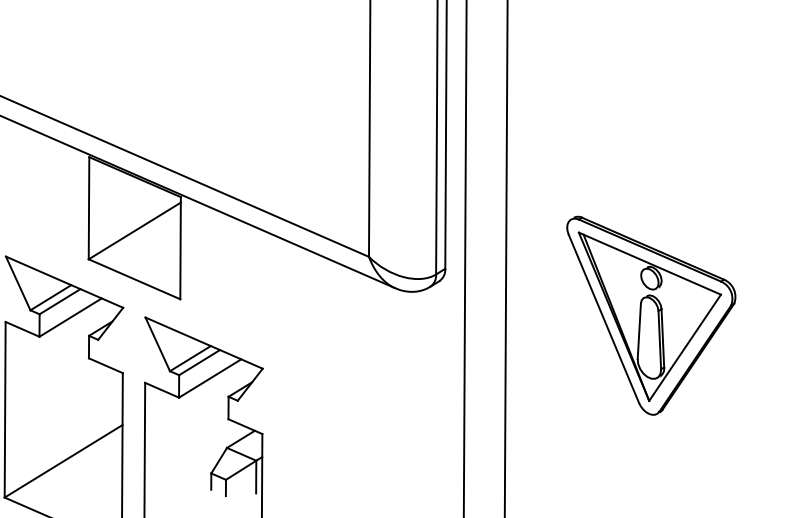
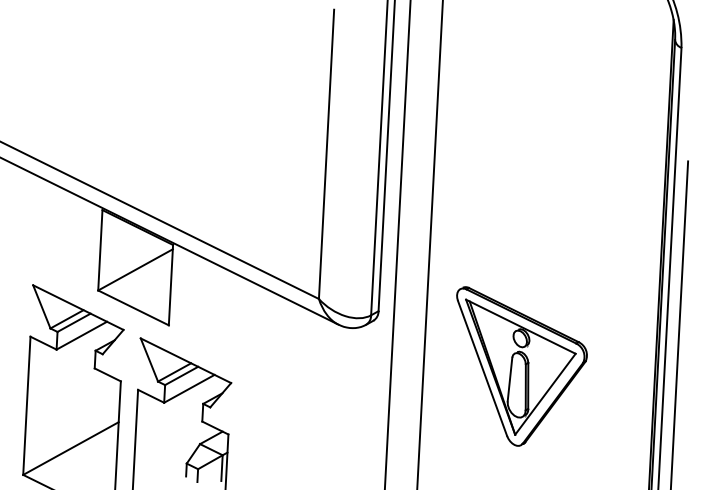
part: (653, 314) -> (521, 366), moved

